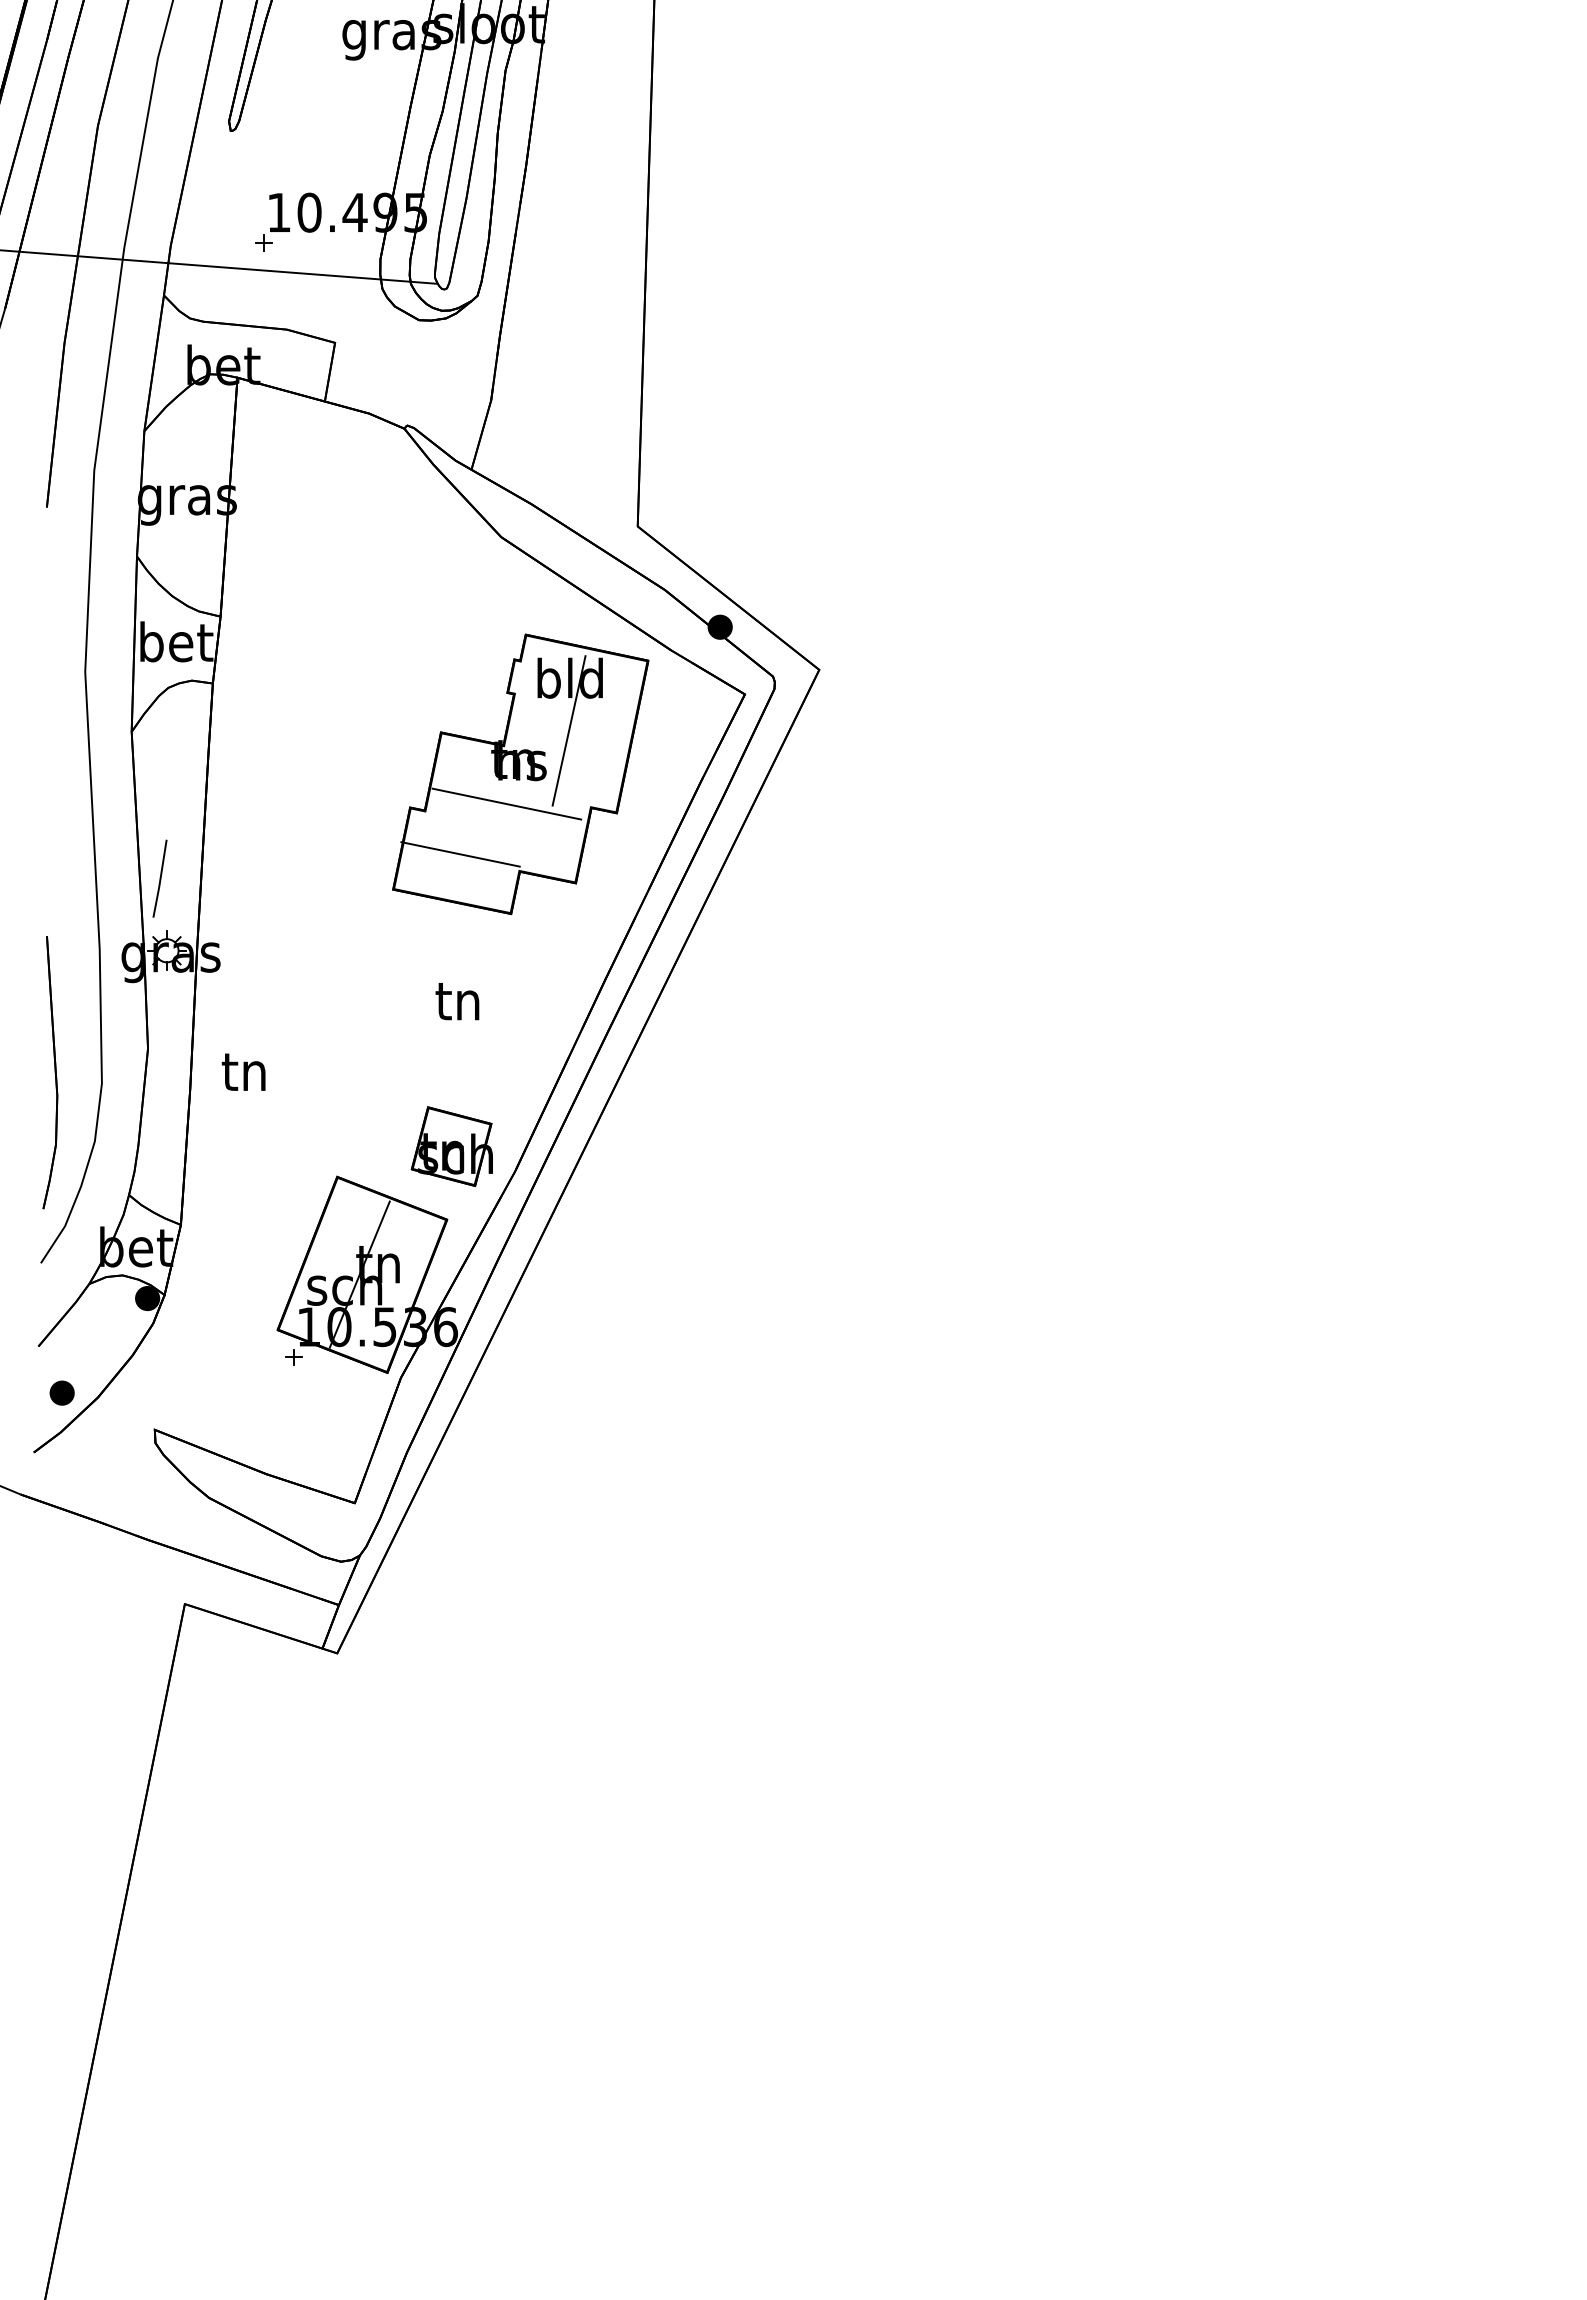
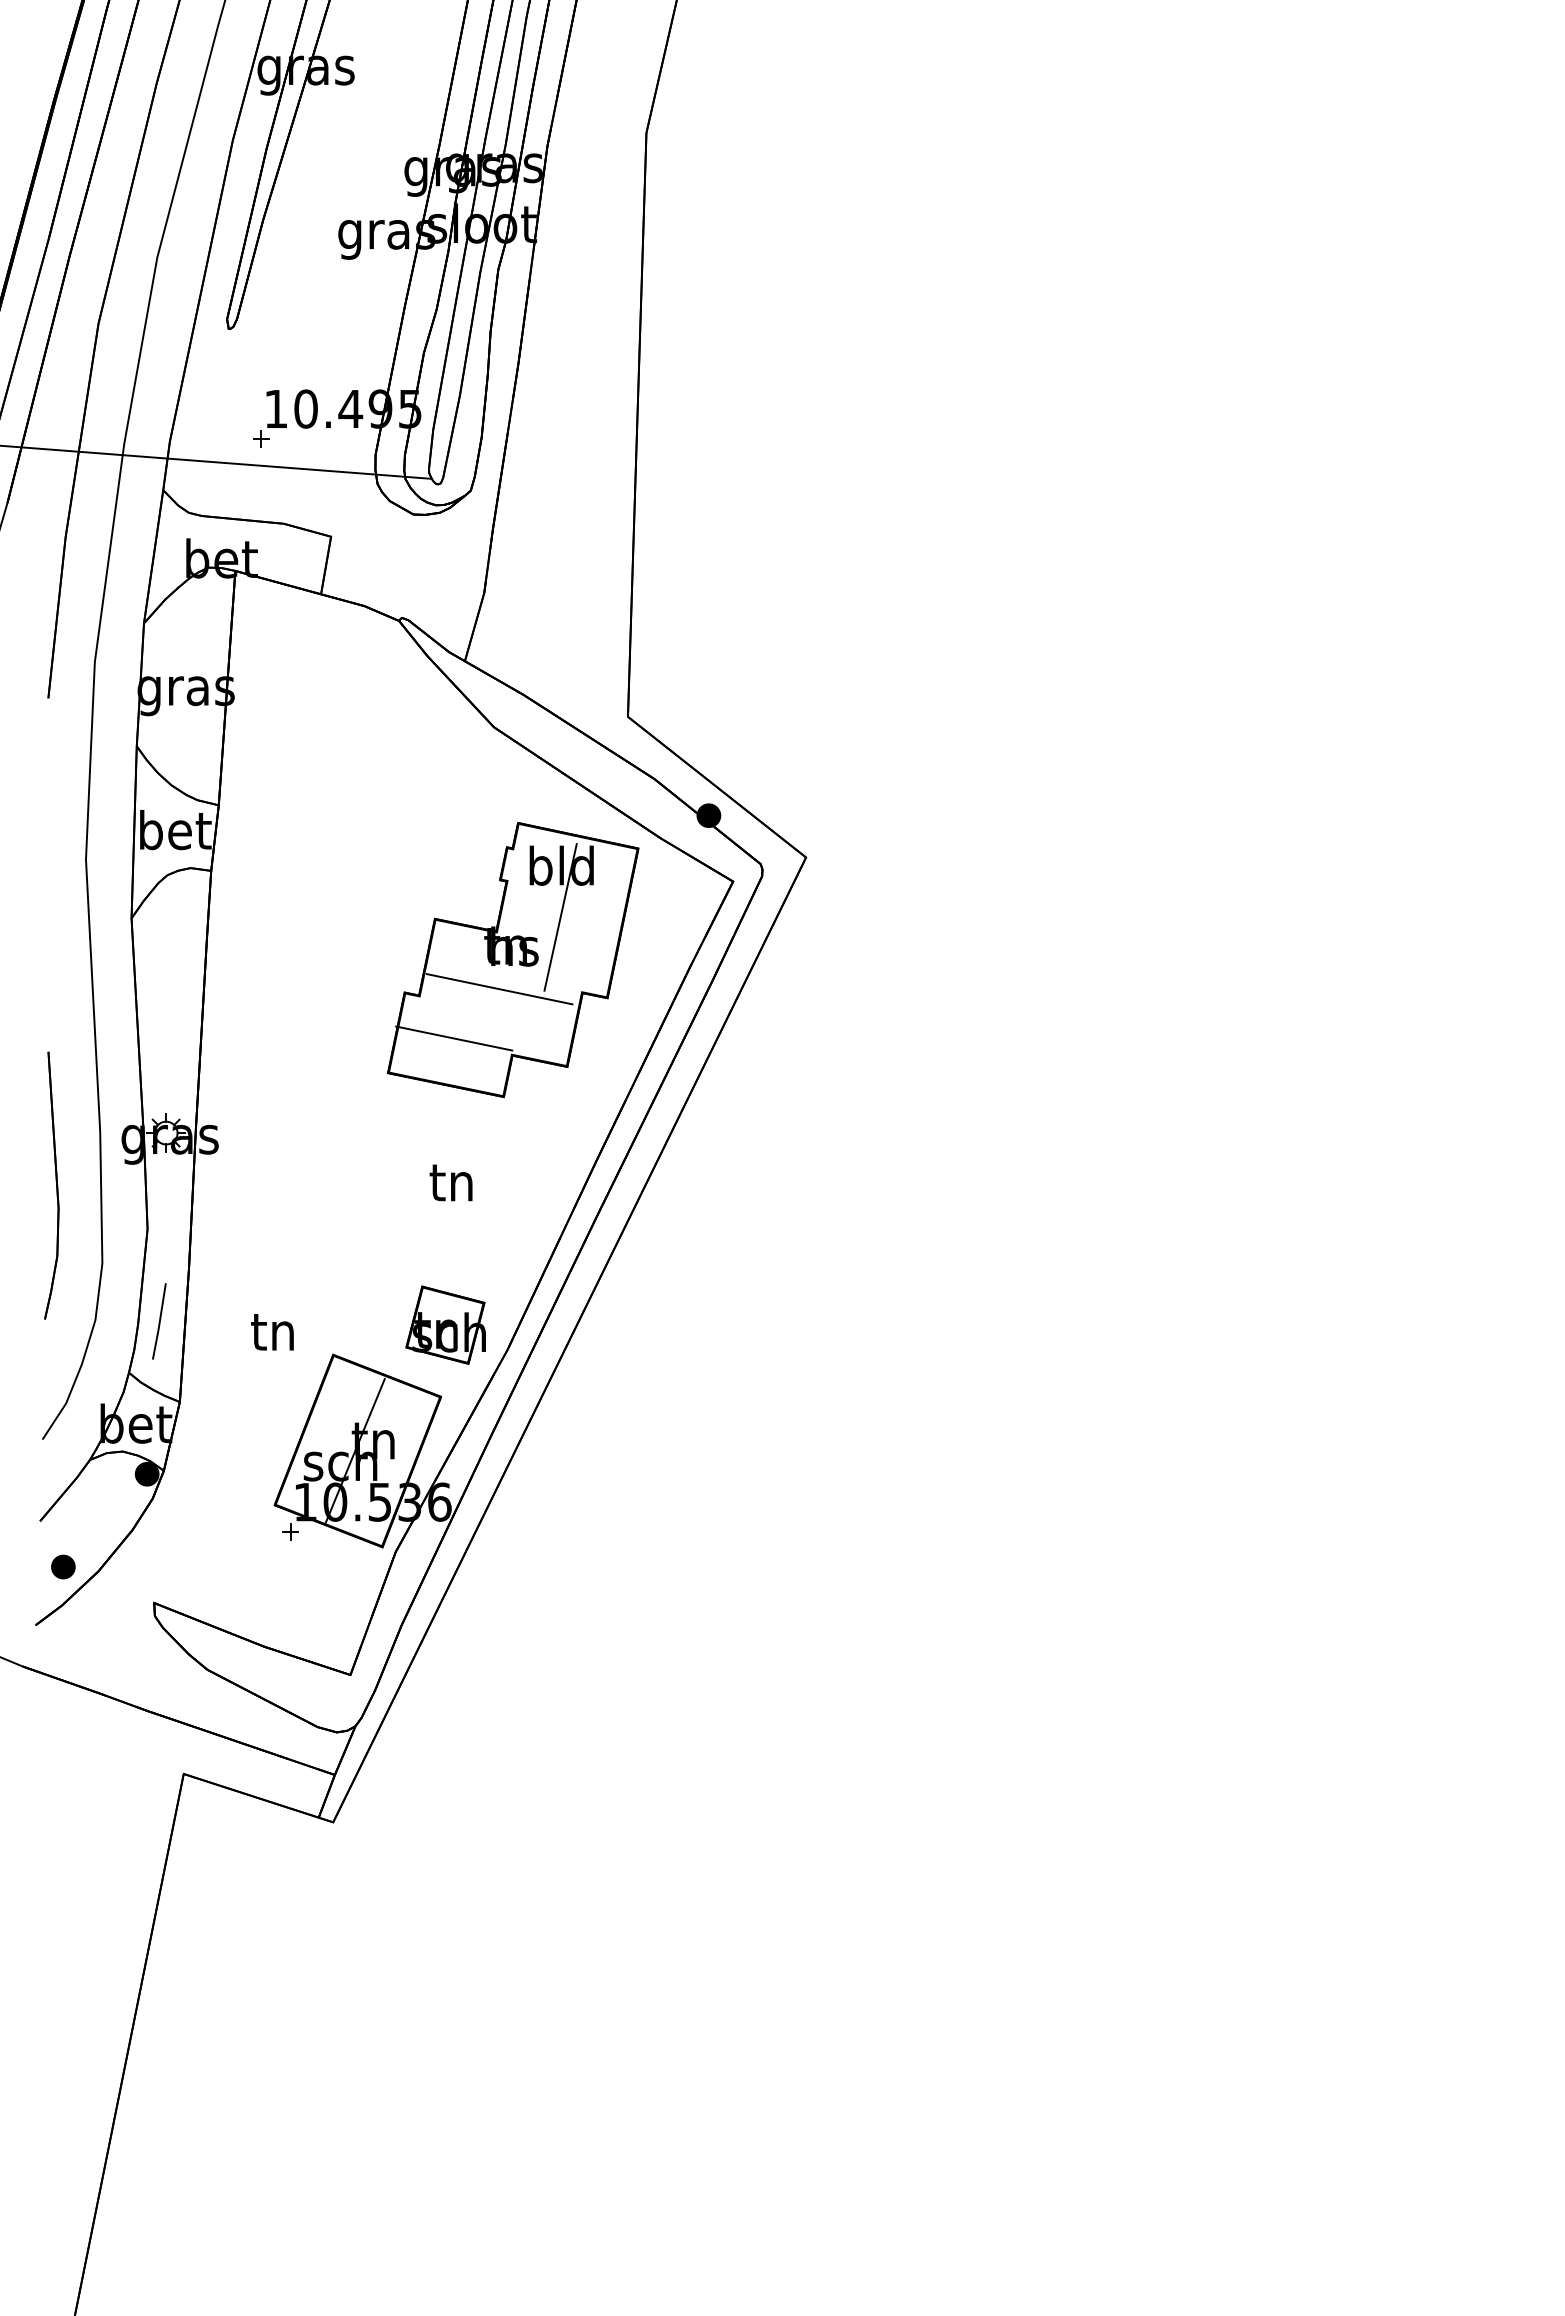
line: (160, 878) -> (159, 1321), moved
part: (50, 1072) -> (51, 1185), moved
text: (243, 1072) -> (272, 1332), moved

